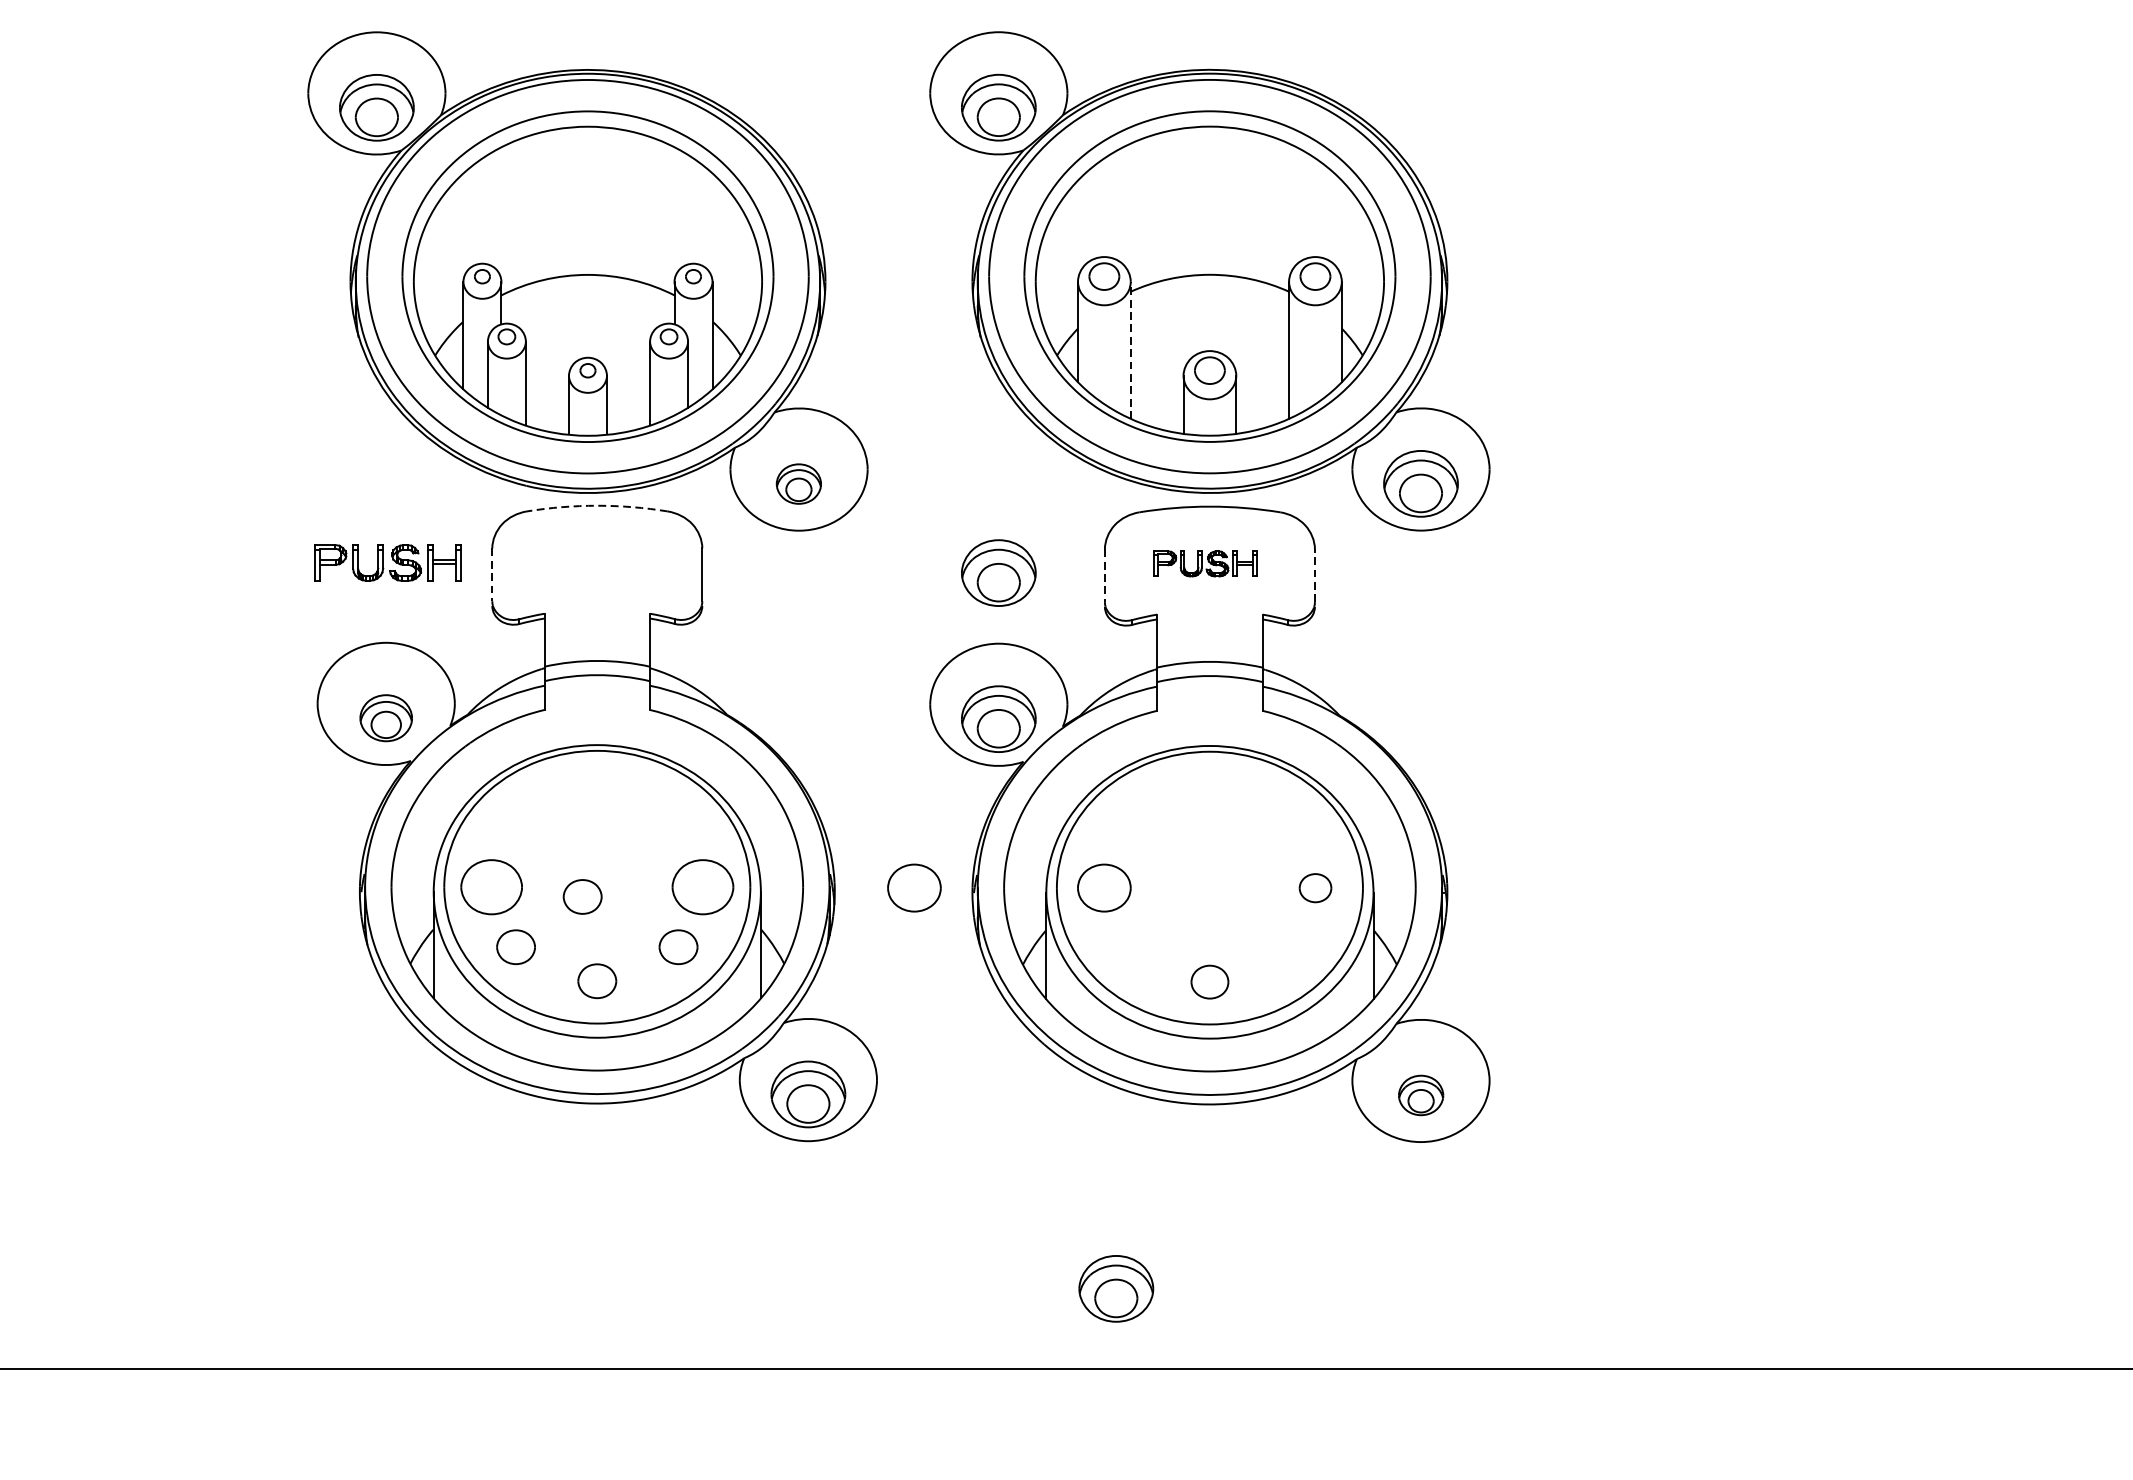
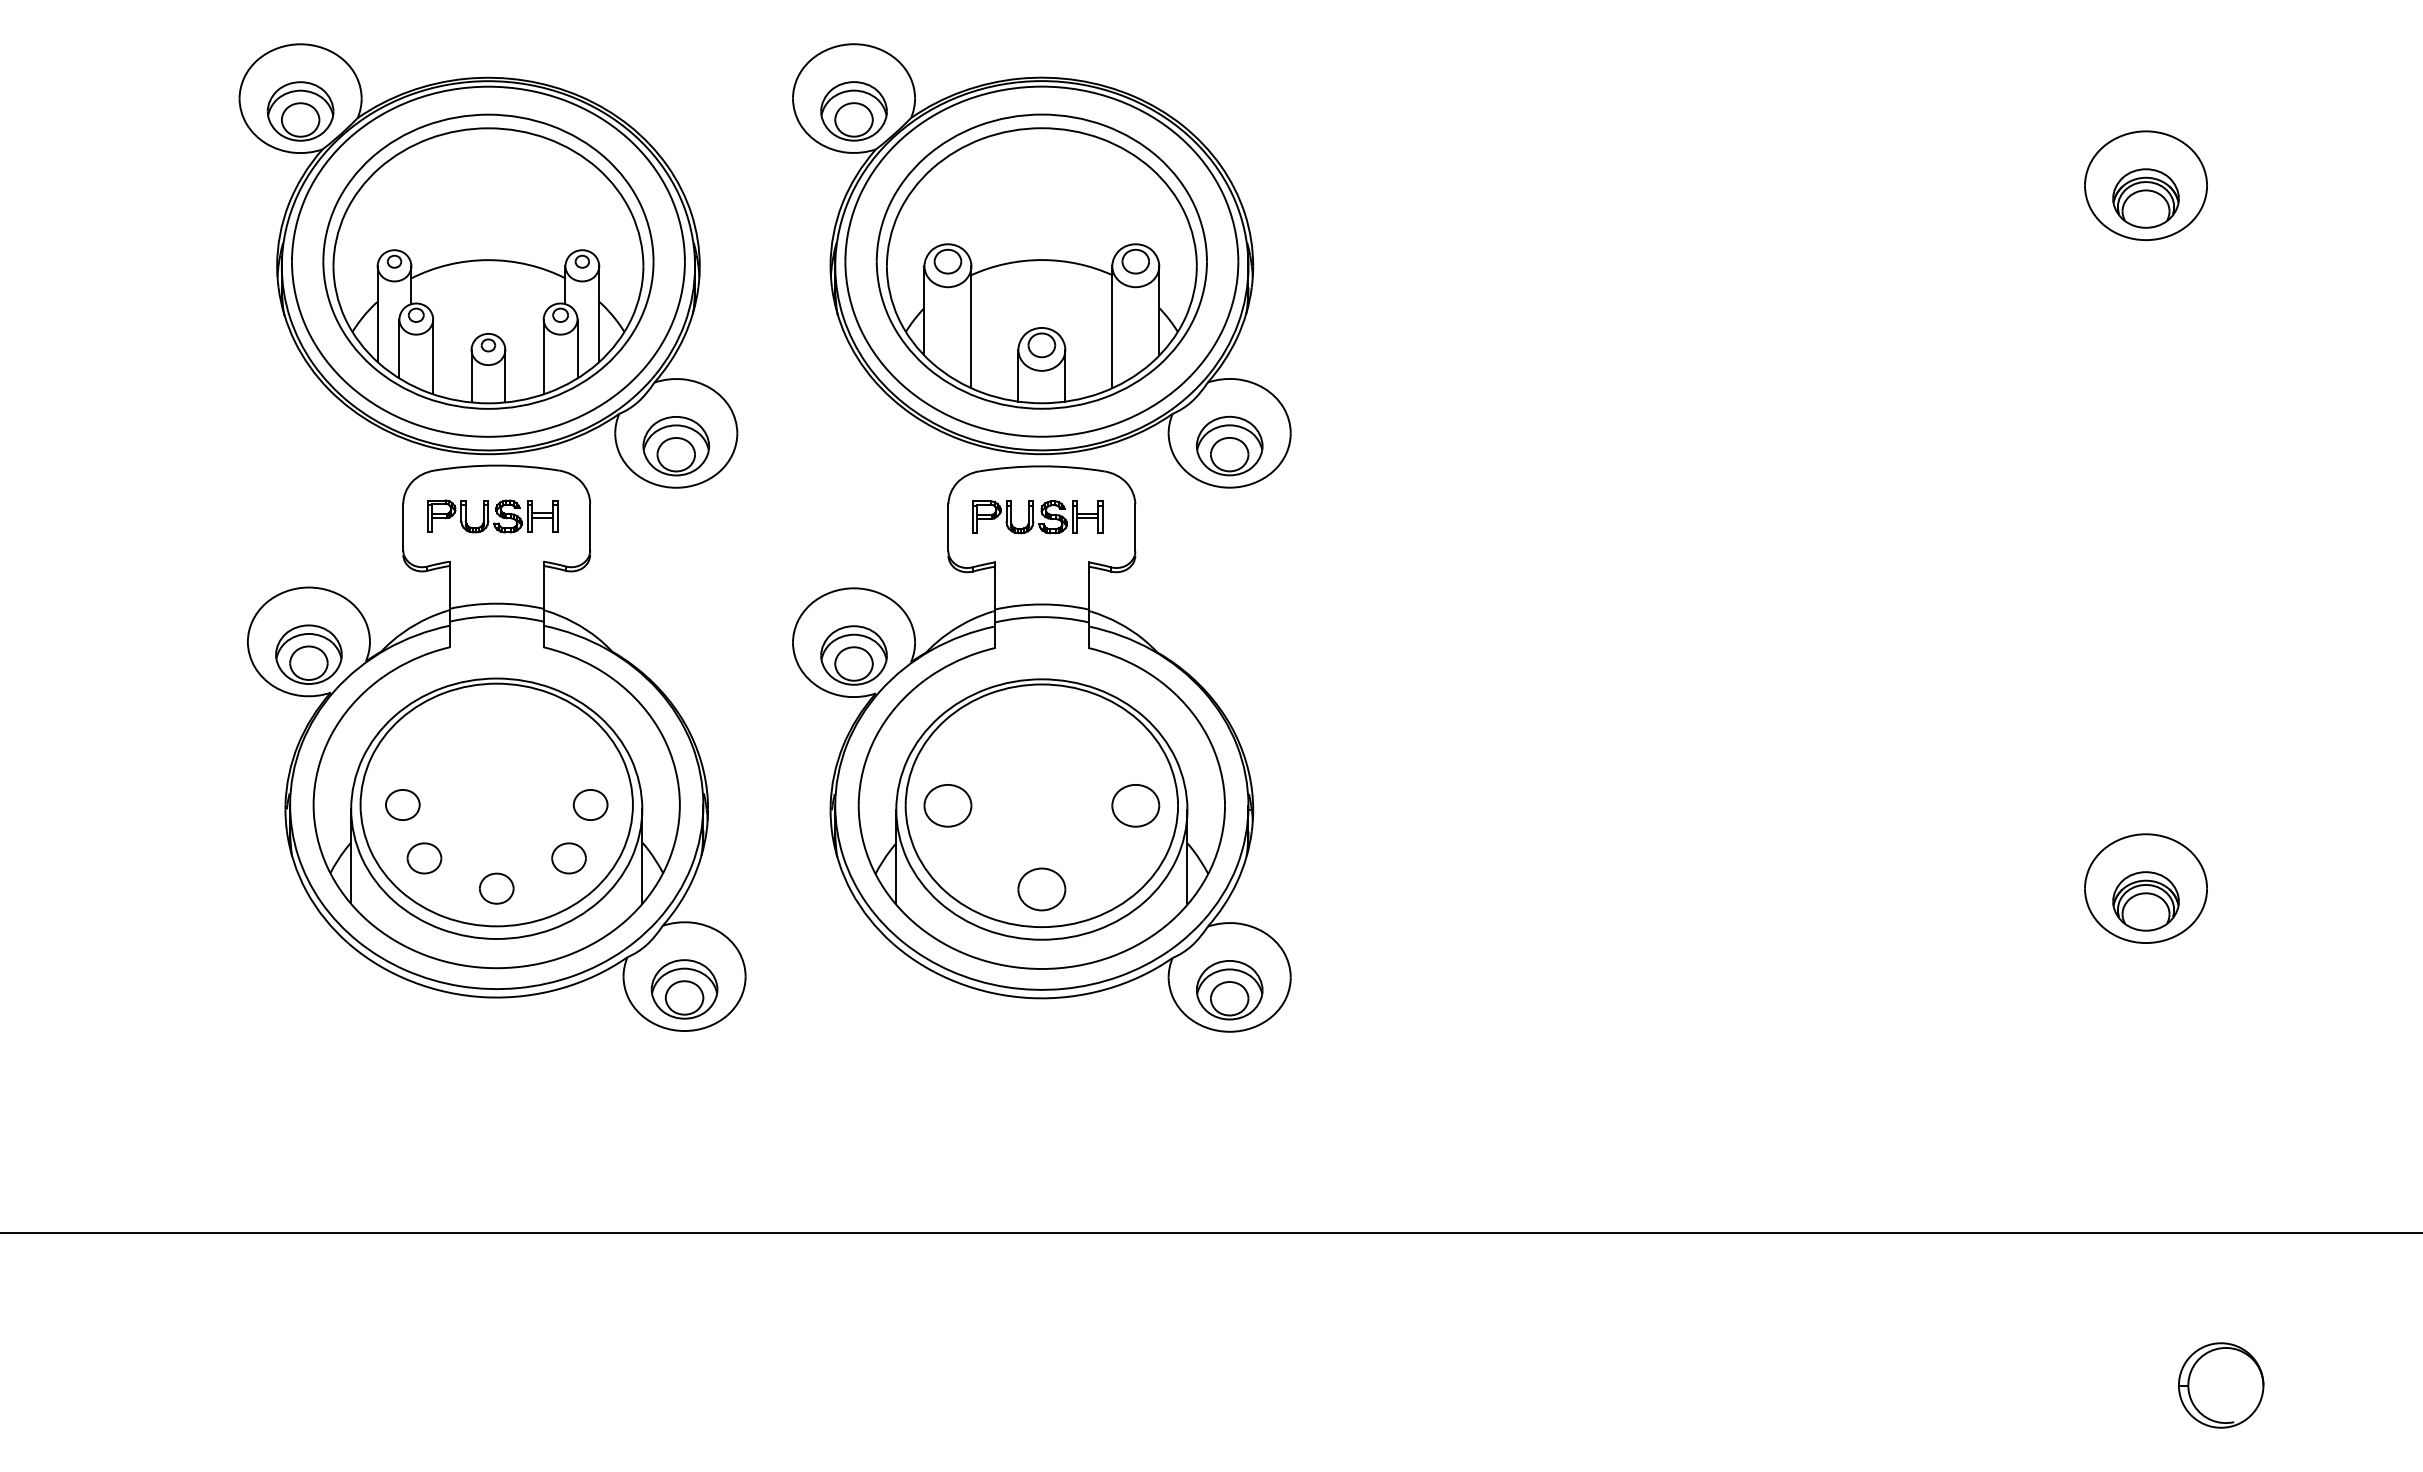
line: (1130, 350) -> (971, 327), dashed -> solid
part: (798, 484) -> (675, 446), size x1.67
arc: (597, 505) -> (496, 465), dashed -> solid
part: (387, 562) -> (492, 516), moved
part: (1204, 564) -> (1037, 517), size x1.43
part: (998, 573) -> (853, 525), removed
line: (492, 575) -> (403, 527), dashed -> solid
line: (1315, 575) -> (1135, 527), dashed -> solid
line: (1104, 576) -> (948, 528), dashed -> solid
part: (385, 718) -> (308, 654), size x1.43
part: (491, 886) -> (402, 804), size x0.62
part: (702, 886) -> (590, 804), size x0.62
part: (913, 887) -> (778, 805), removed
part: (1315, 887) -> (1135, 805), size x1.67
part: (582, 896) -> (483, 813), removed
part: (1209, 982) -> (1041, 889), size x1.43
part: (1420, 1095) -> (1229, 990), size x1.67
part: (1116, 1288) -> (958, 1162), removed

